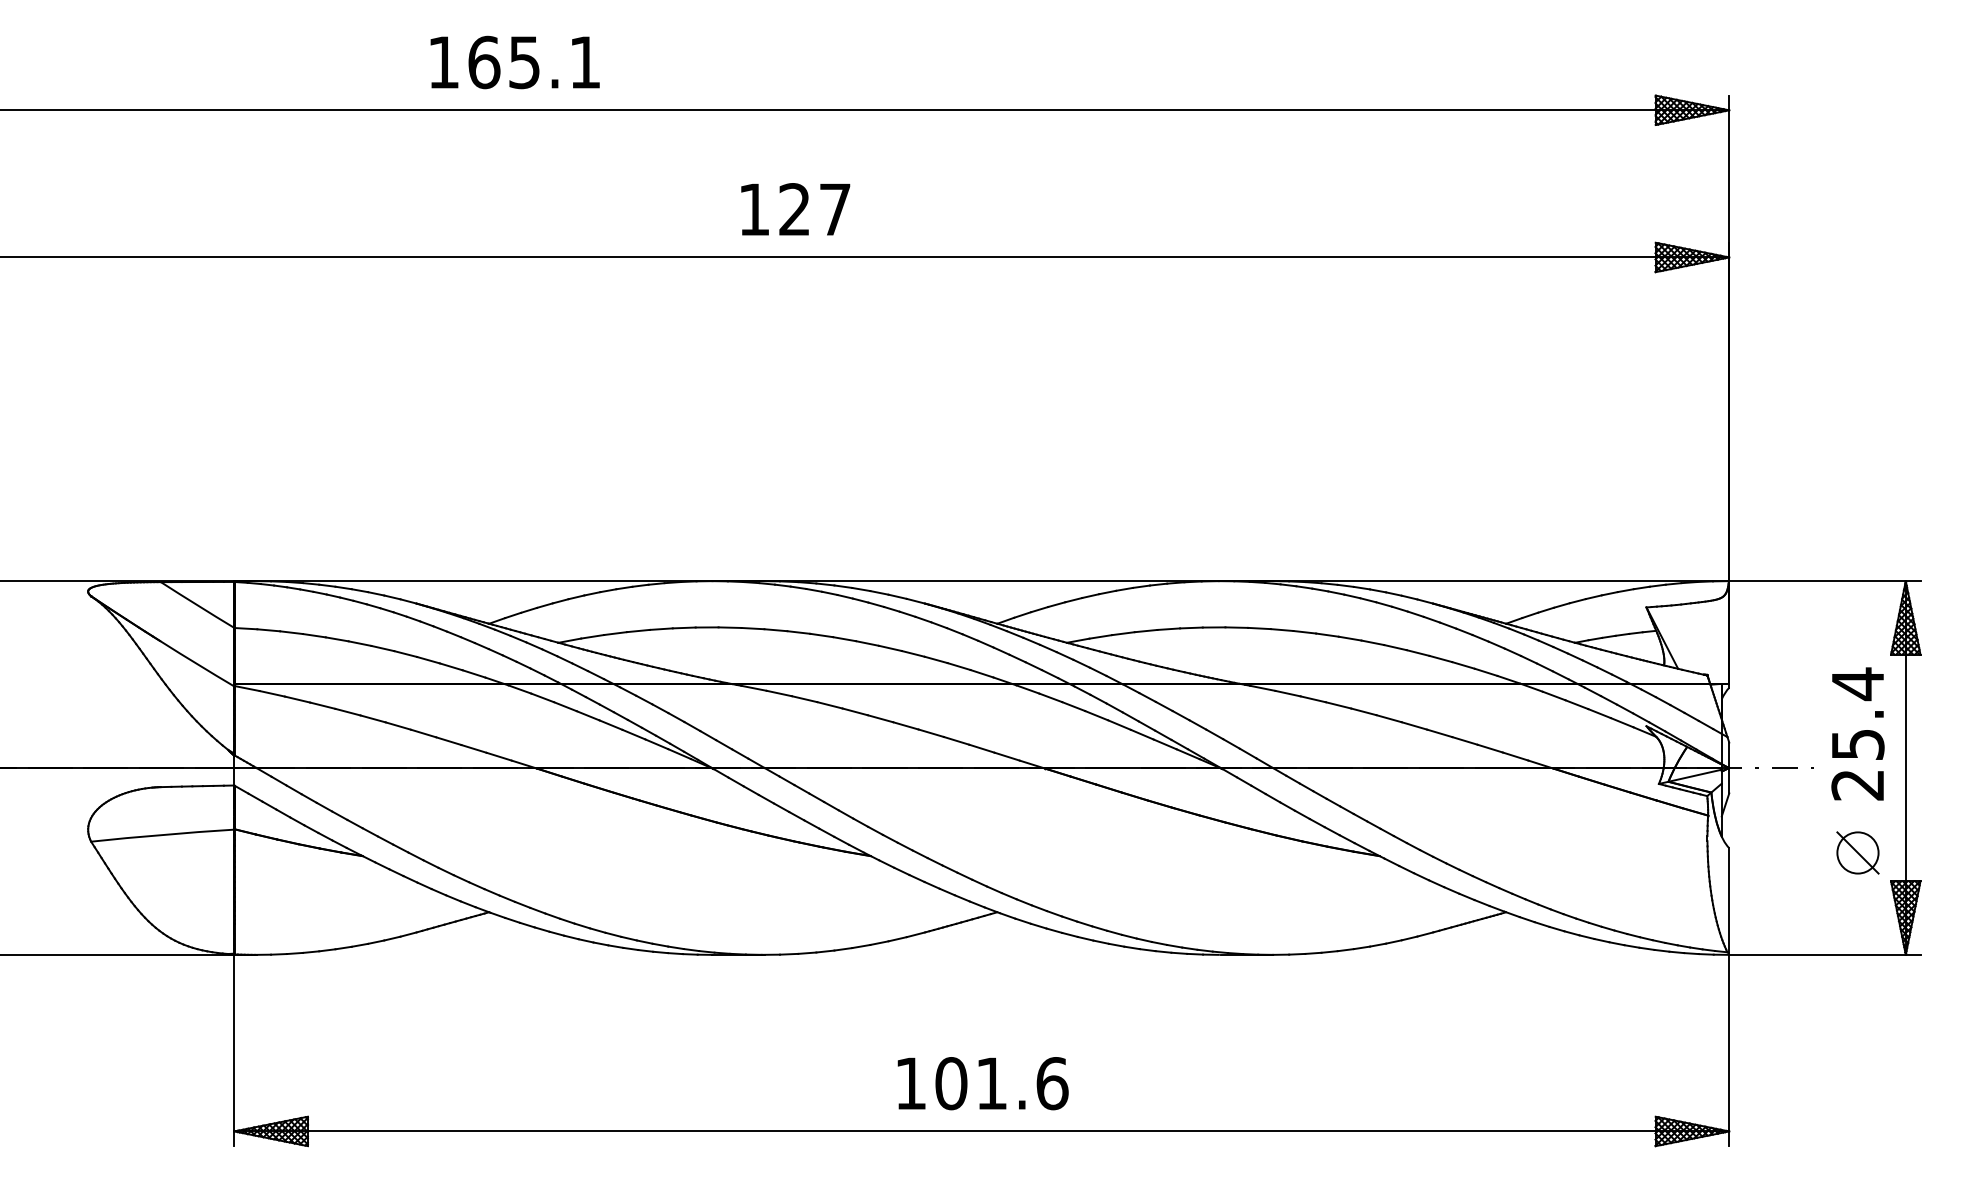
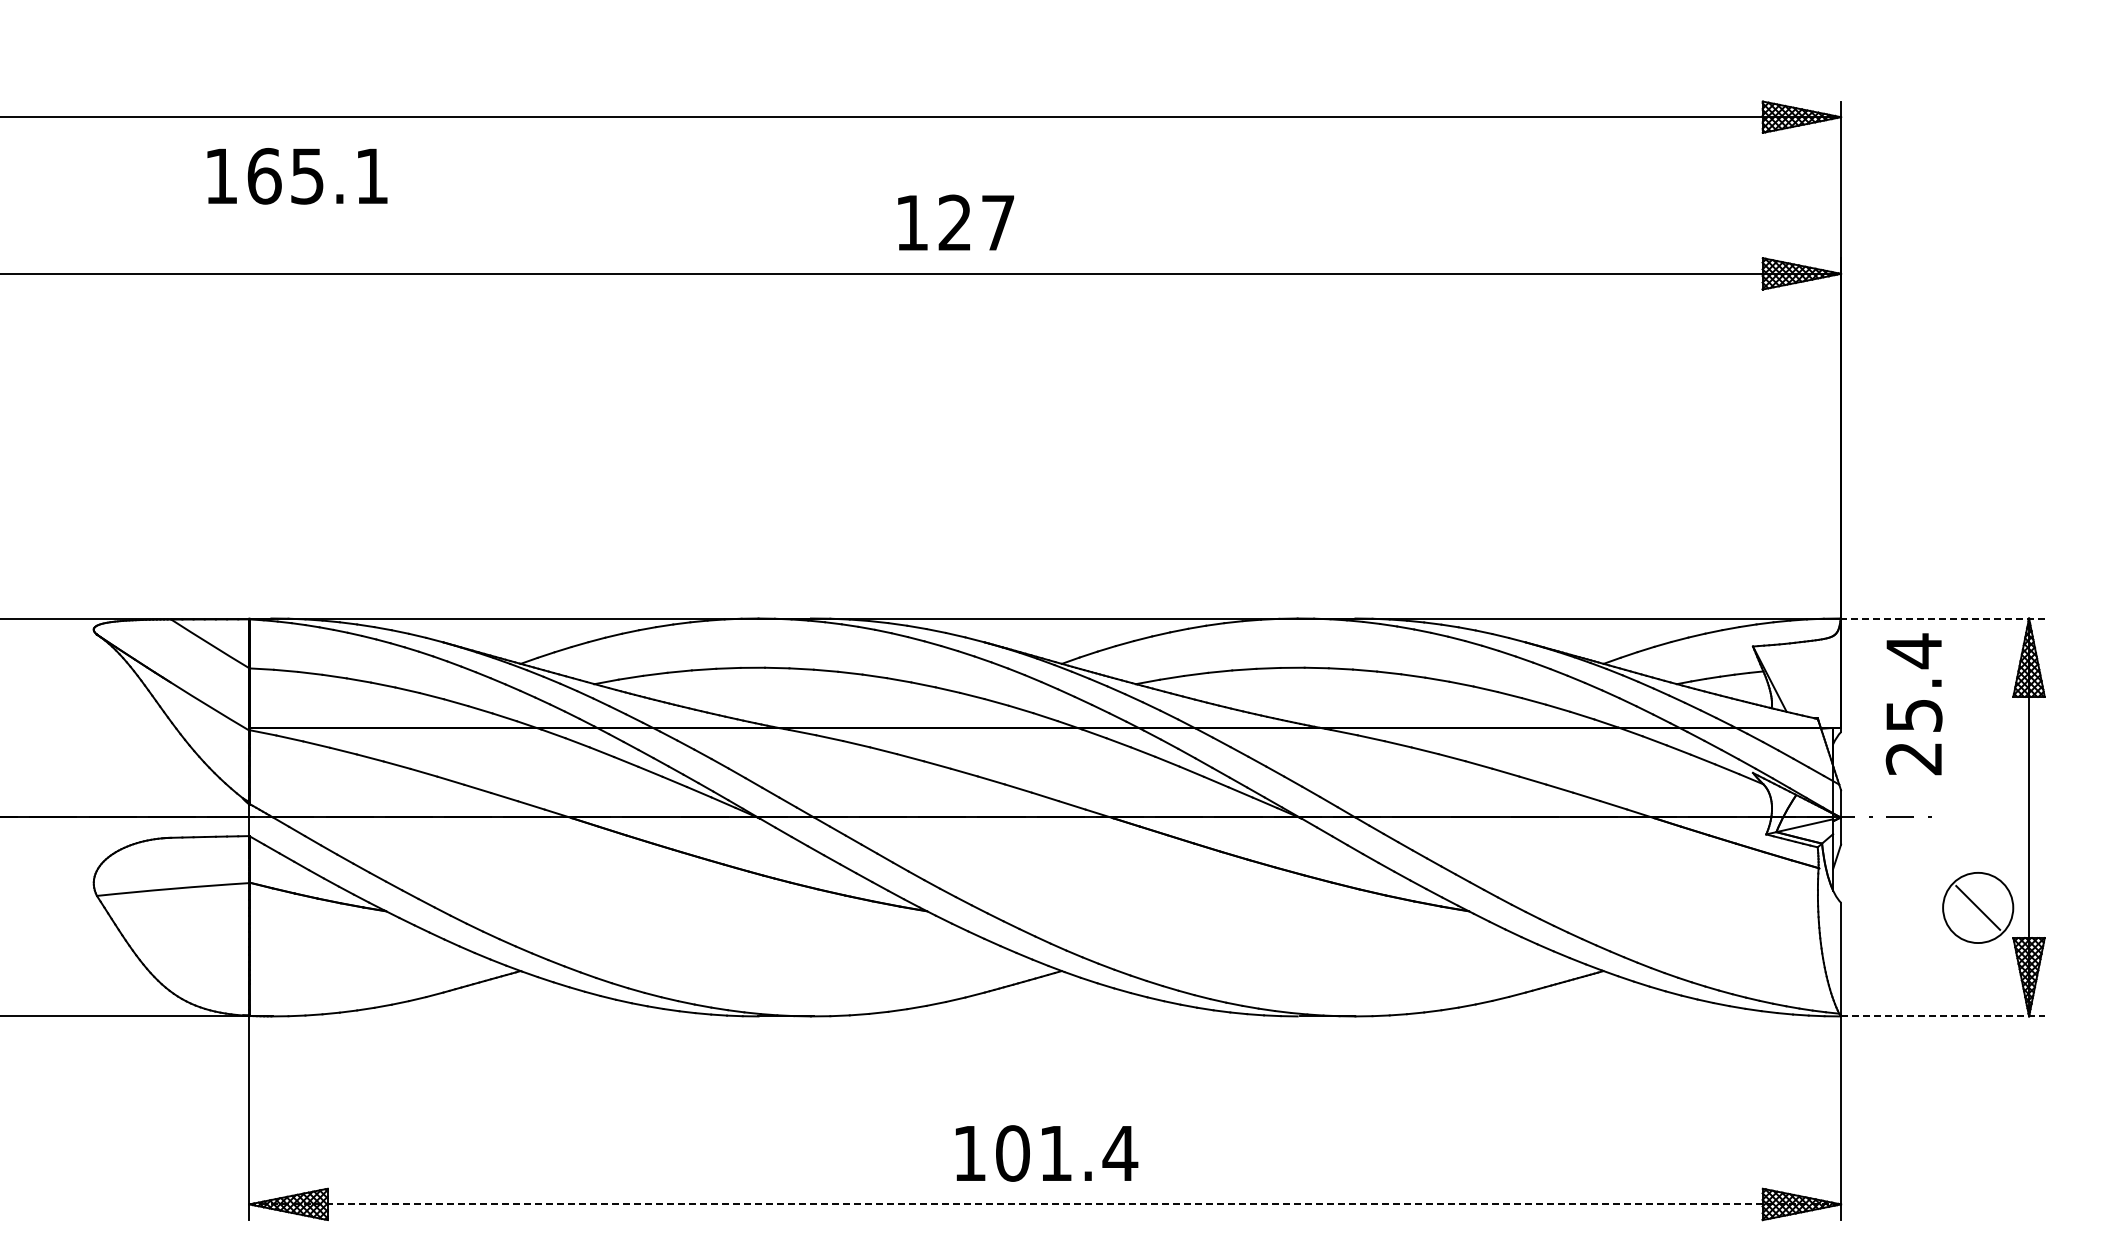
text: (515, 62) -> (297, 176), moved
text: (796, 209) -> (956, 222), moved
line: (1824, 581) -> (1942, 618), solid -> dashed
text: (1857, 734) -> (1913, 704), moved
circle: (1858, 852) -> (1978, 907), size x1.6
line: (1824, 954) -> (1942, 1016), solid -> dashed
text: (1052, 1083) -> (1120, 1153), 101.6 -> 101.4
line: (982, 1131) -> (1045, 1204), solid -> dashed

